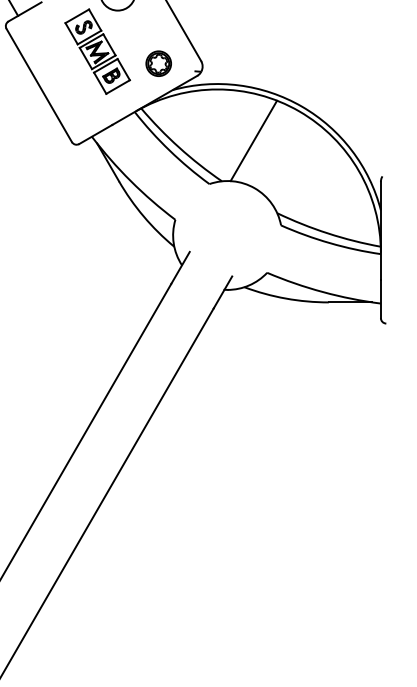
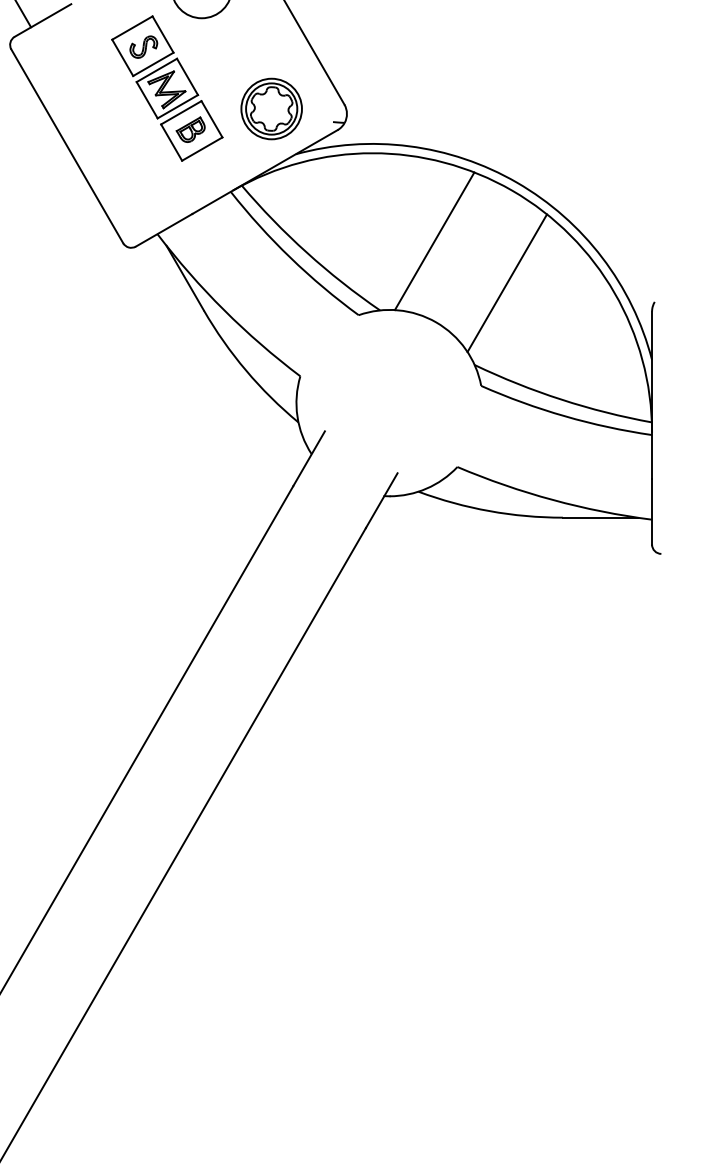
part: (158, 63) -> (271, 108), size x1.43
line: (296, 165) -> (507, 283), added

